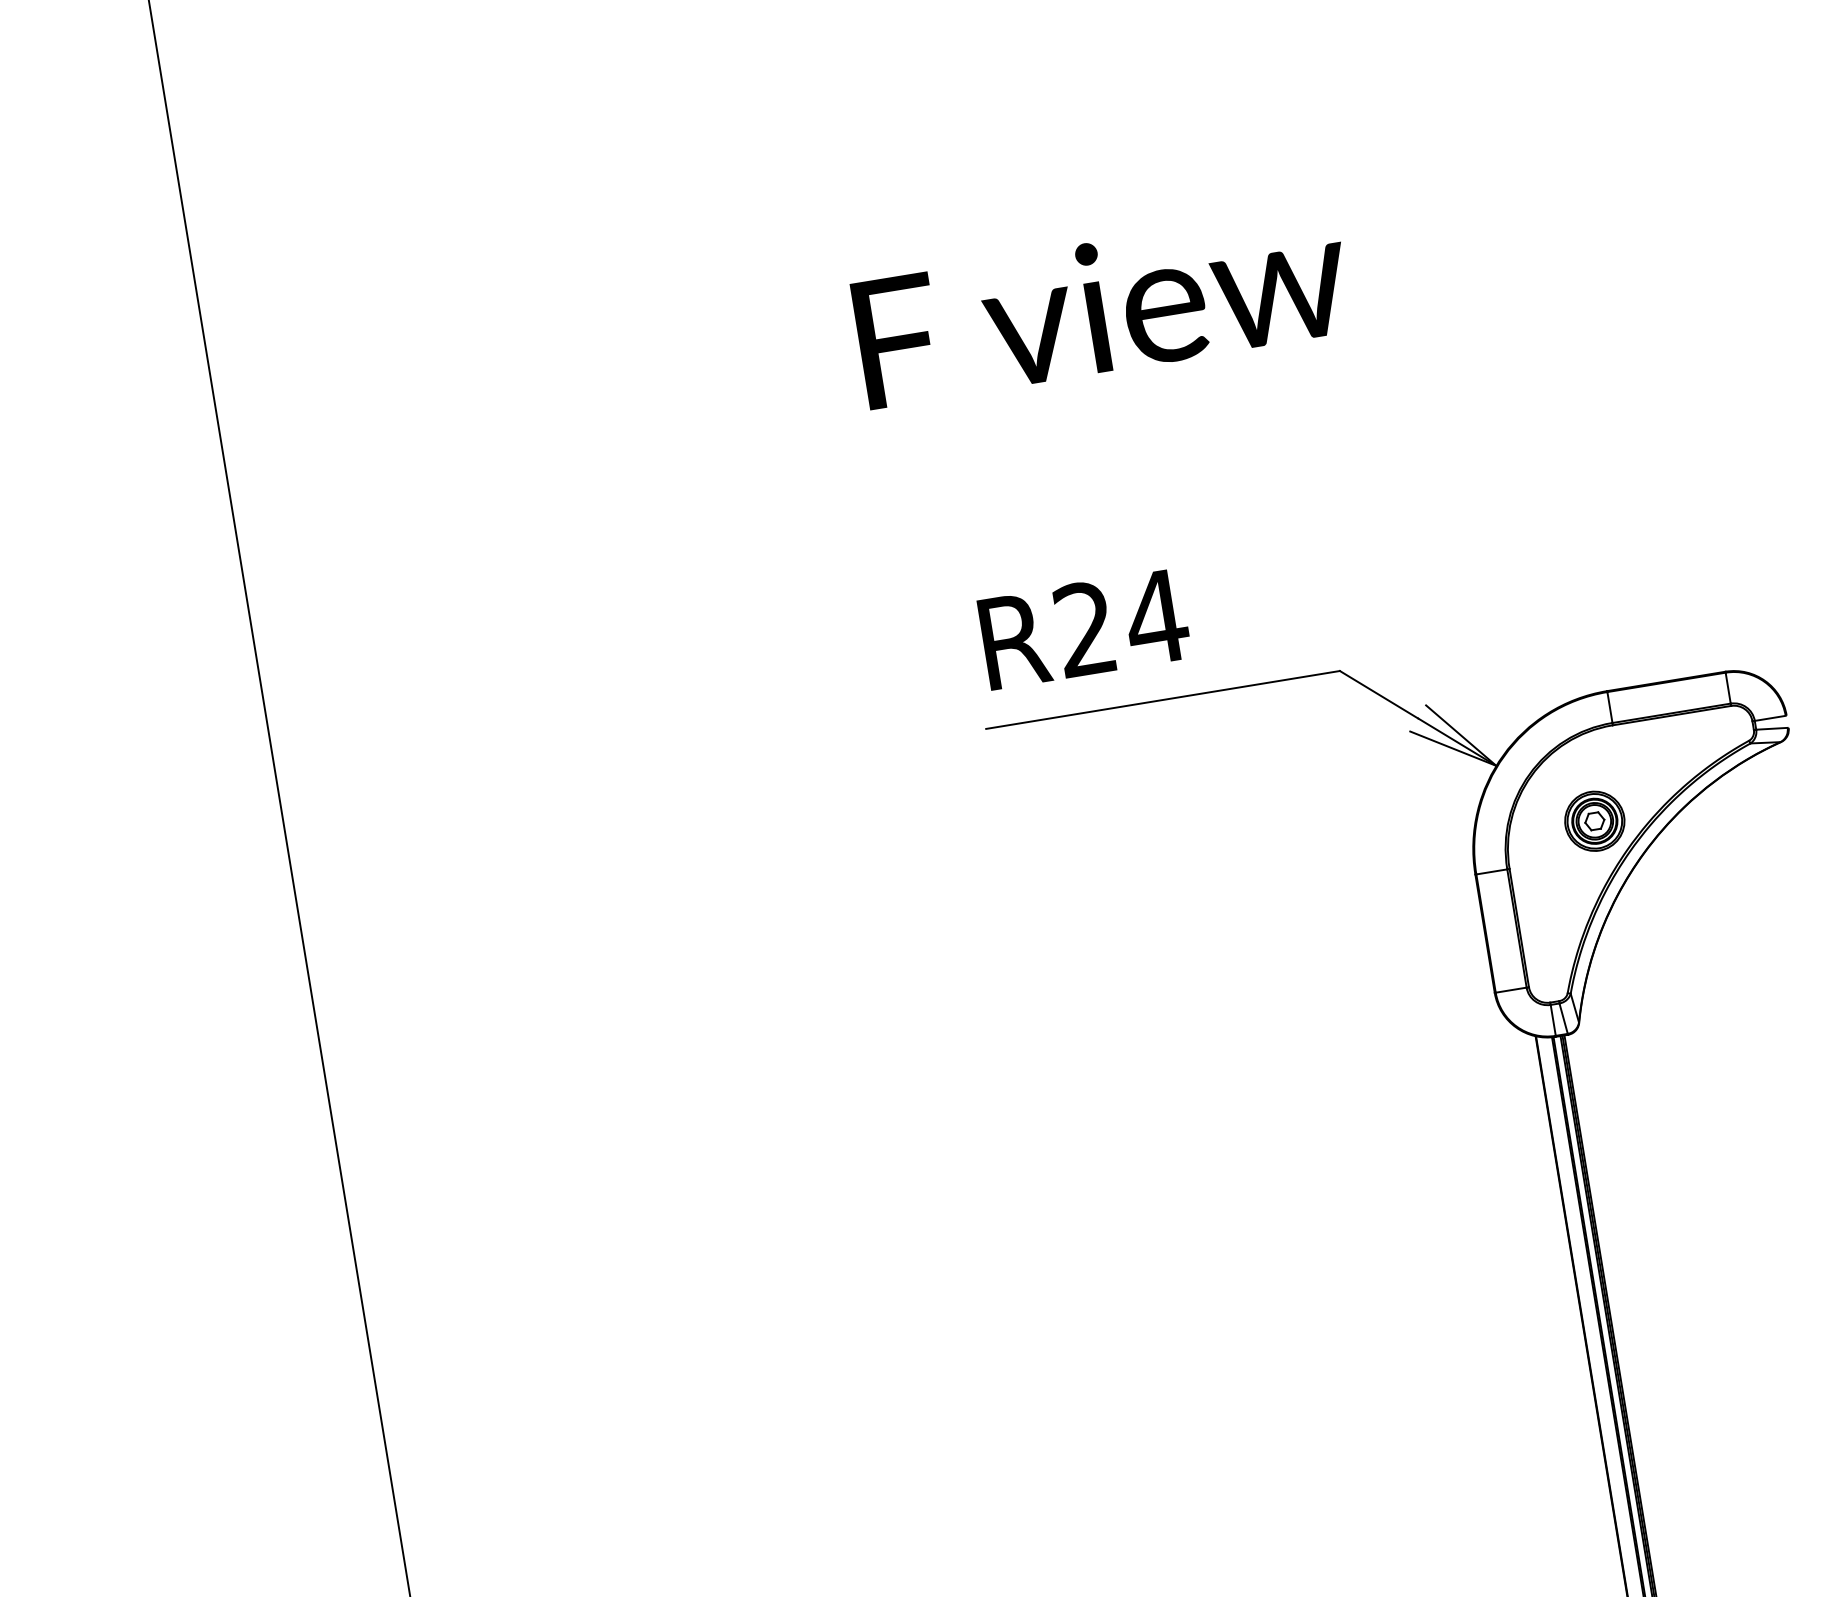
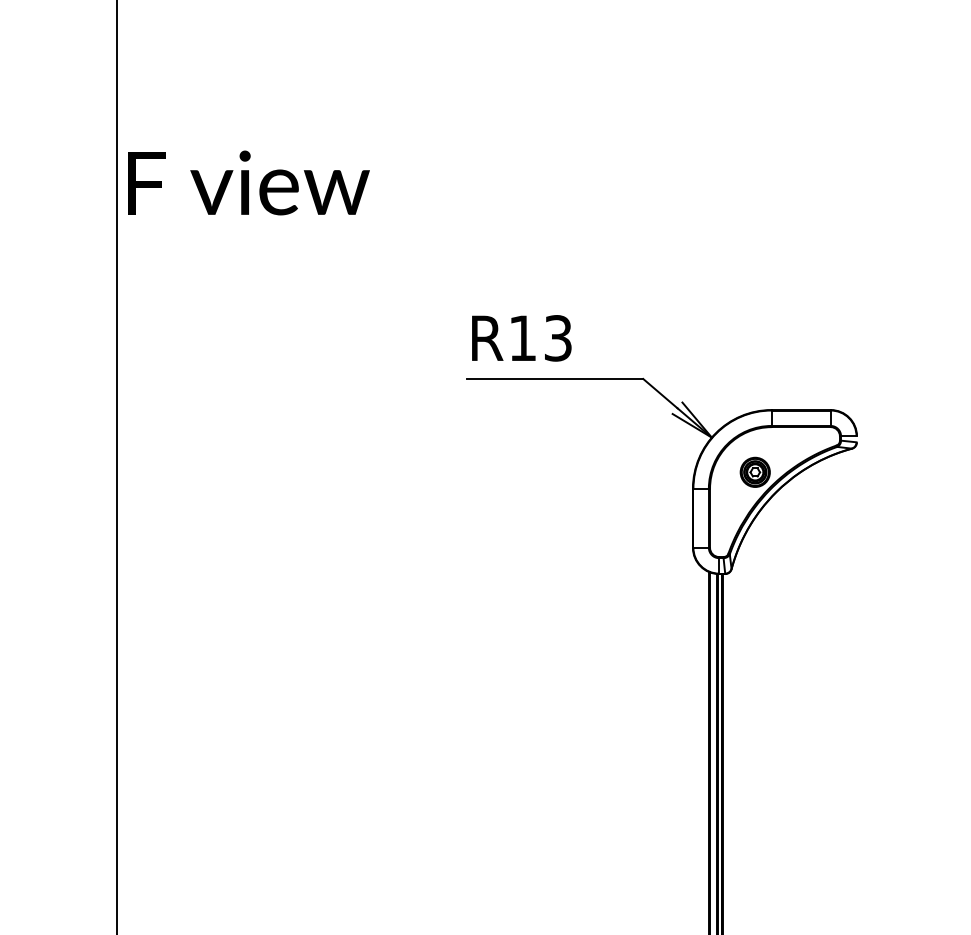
text: (1101, 306) -> (248, 182), moved
text: (1120, 623) -> (540, 338), R24 -> R13

